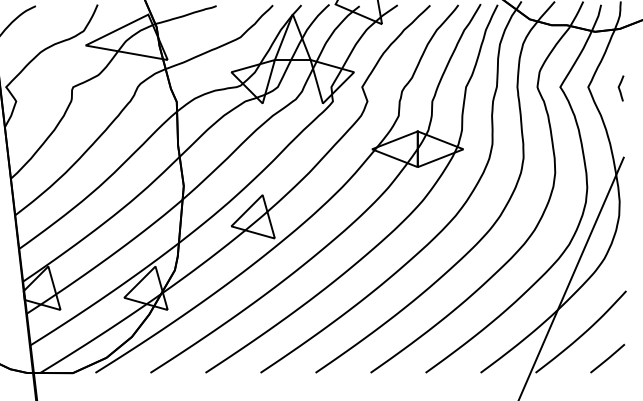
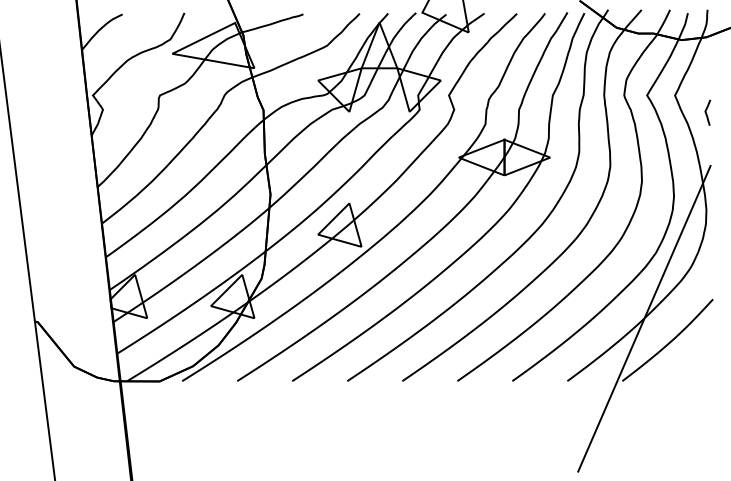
curve: (619, 88) -> (706, 112), moved
line: (607, 358) -> (694, 366), removed

